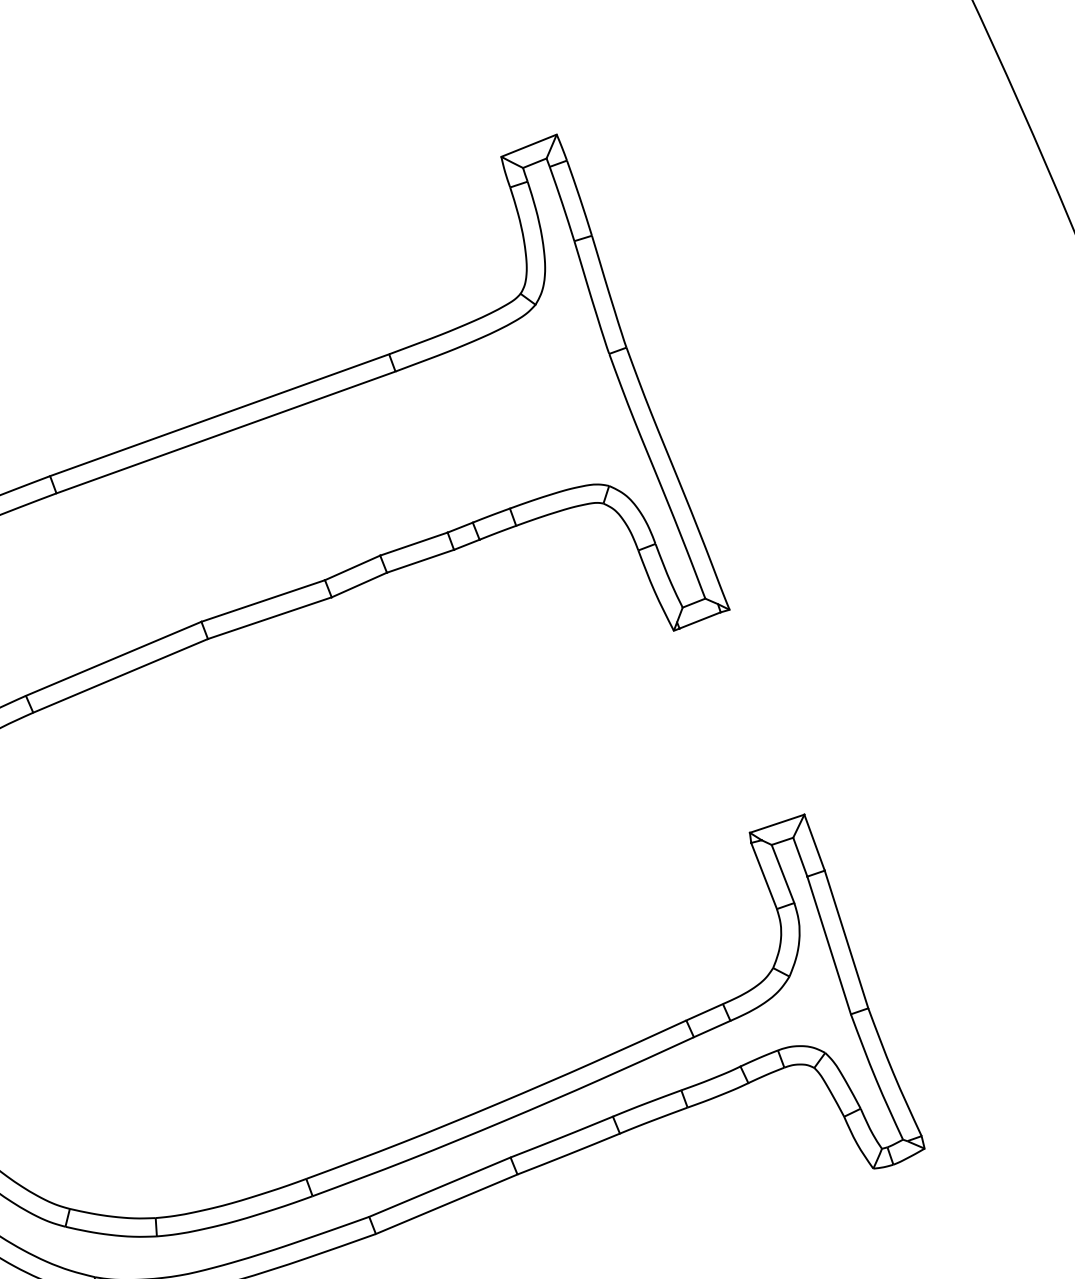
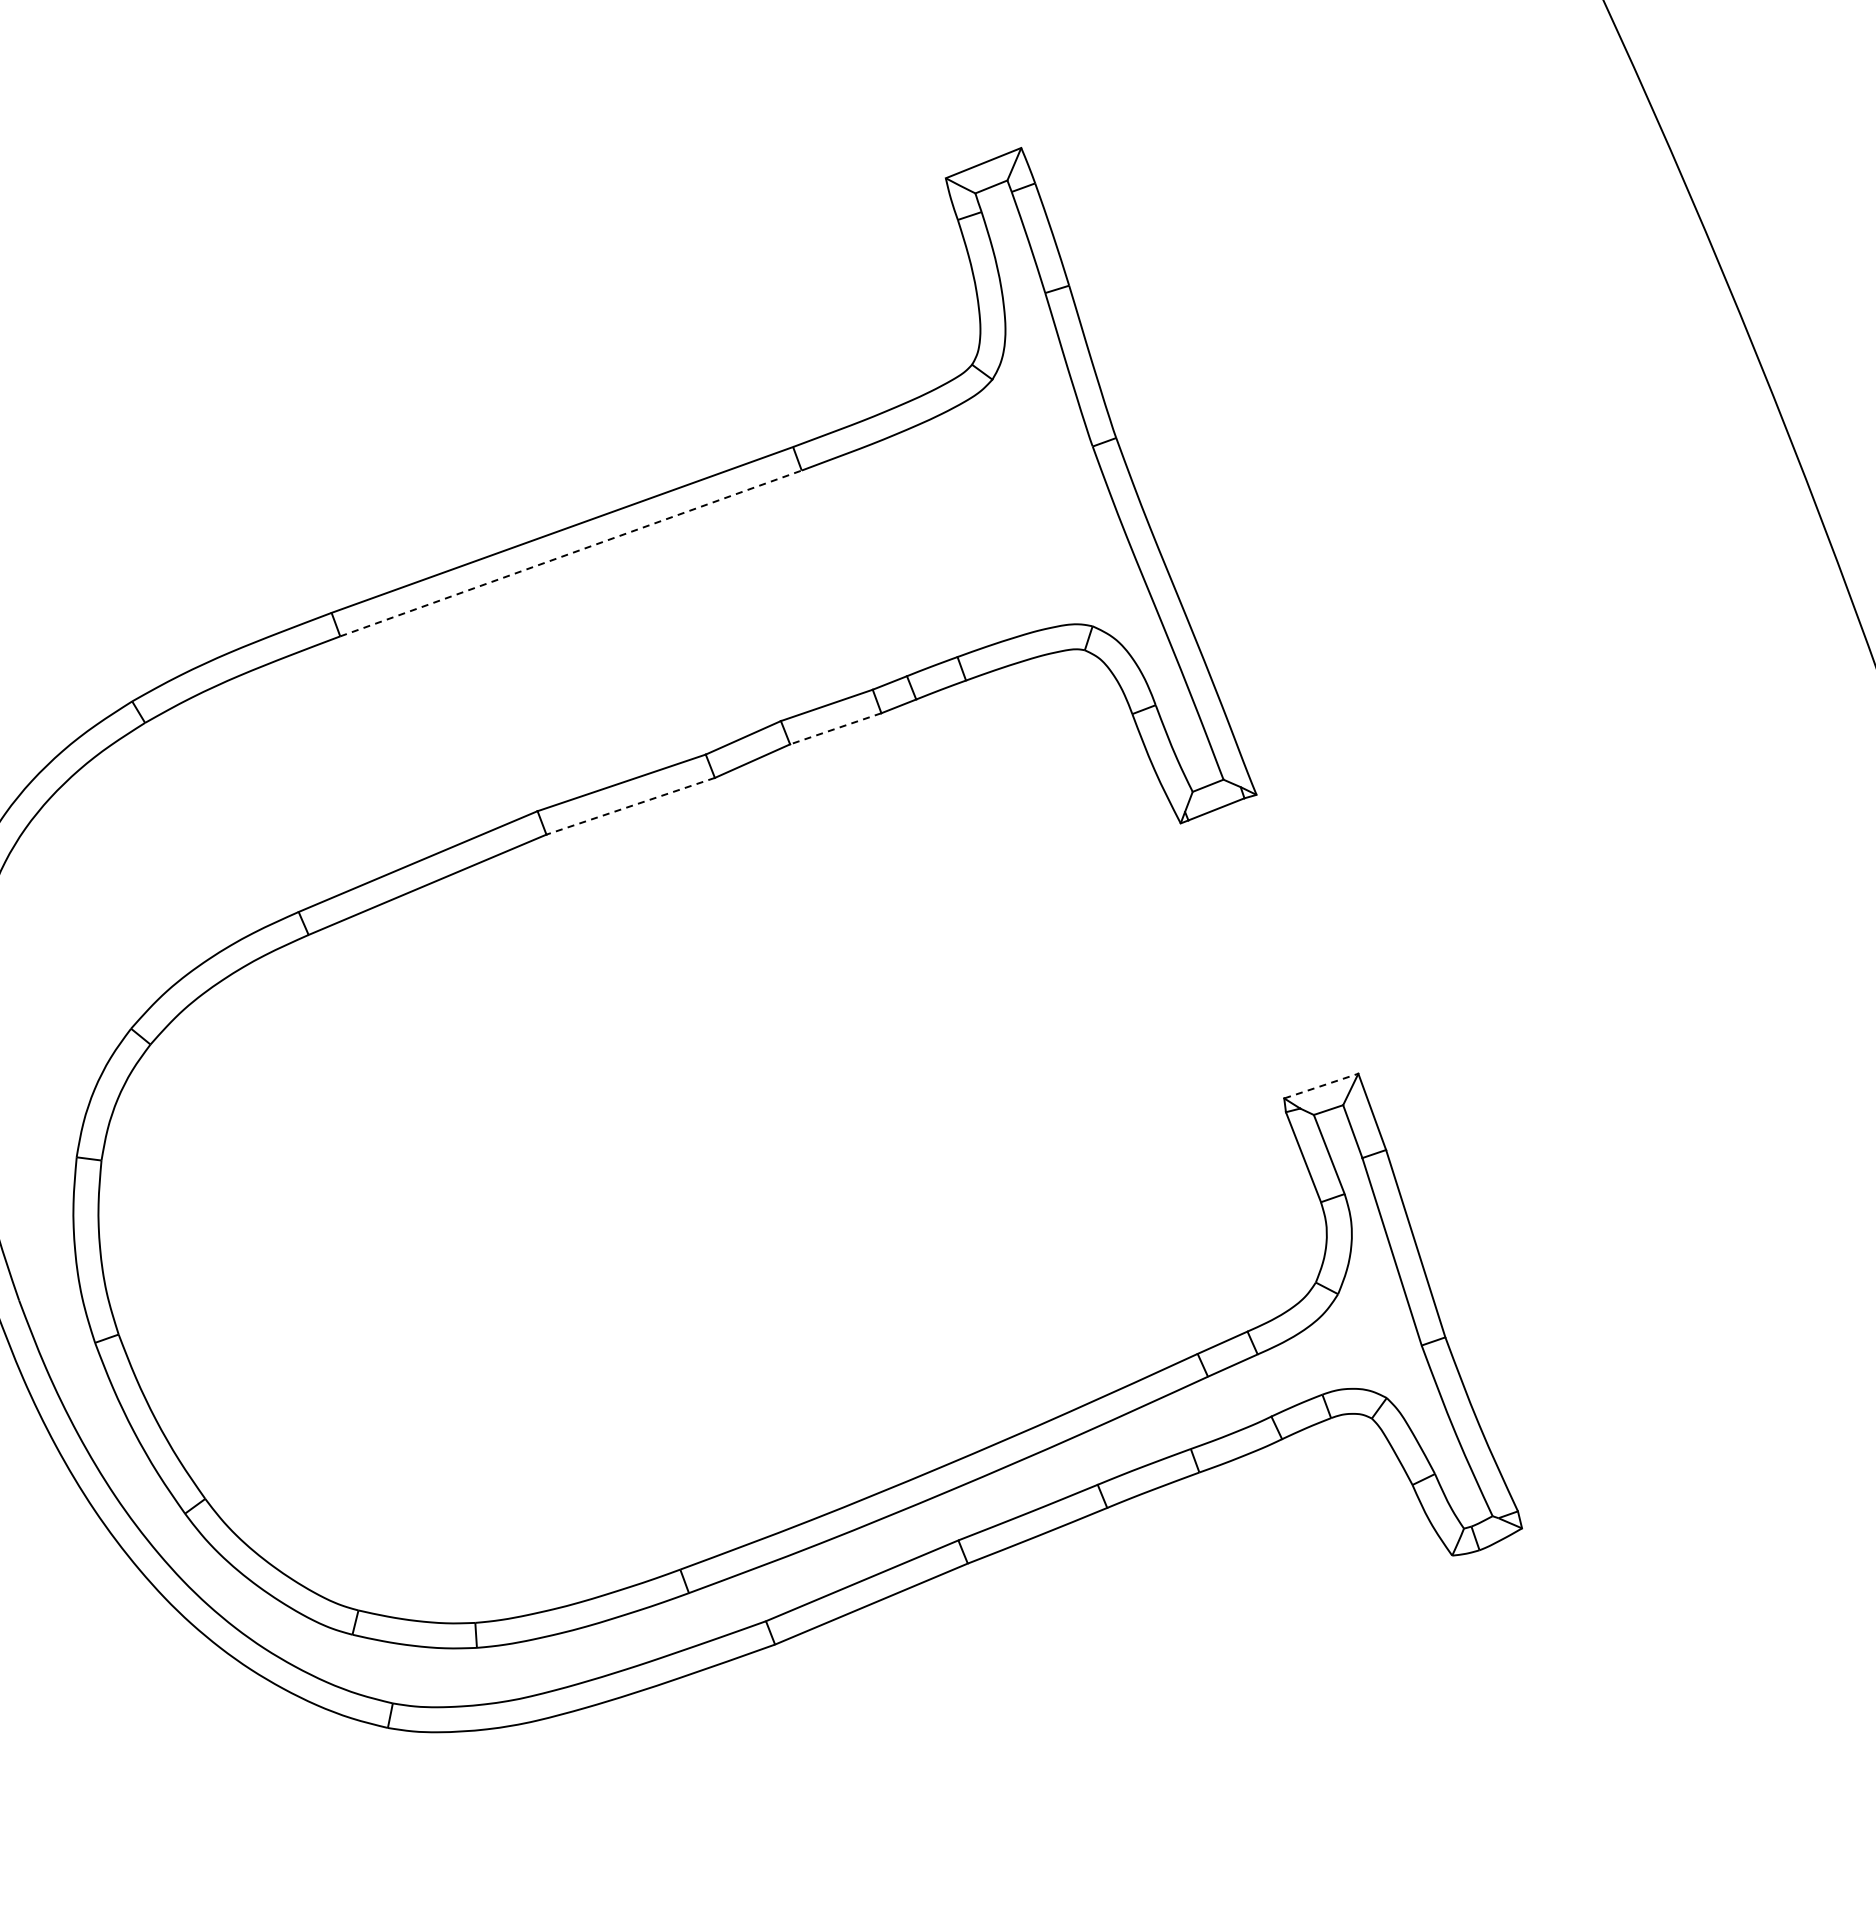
line: (226, 432) -> (571, 553), solid -> dashed
line: (420, 561) -> (835, 728), solid -> dashed
line: (269, 618) -> (630, 806), solid -> dashed
line: (777, 823) -> (1321, 1085), solid -> dashed

